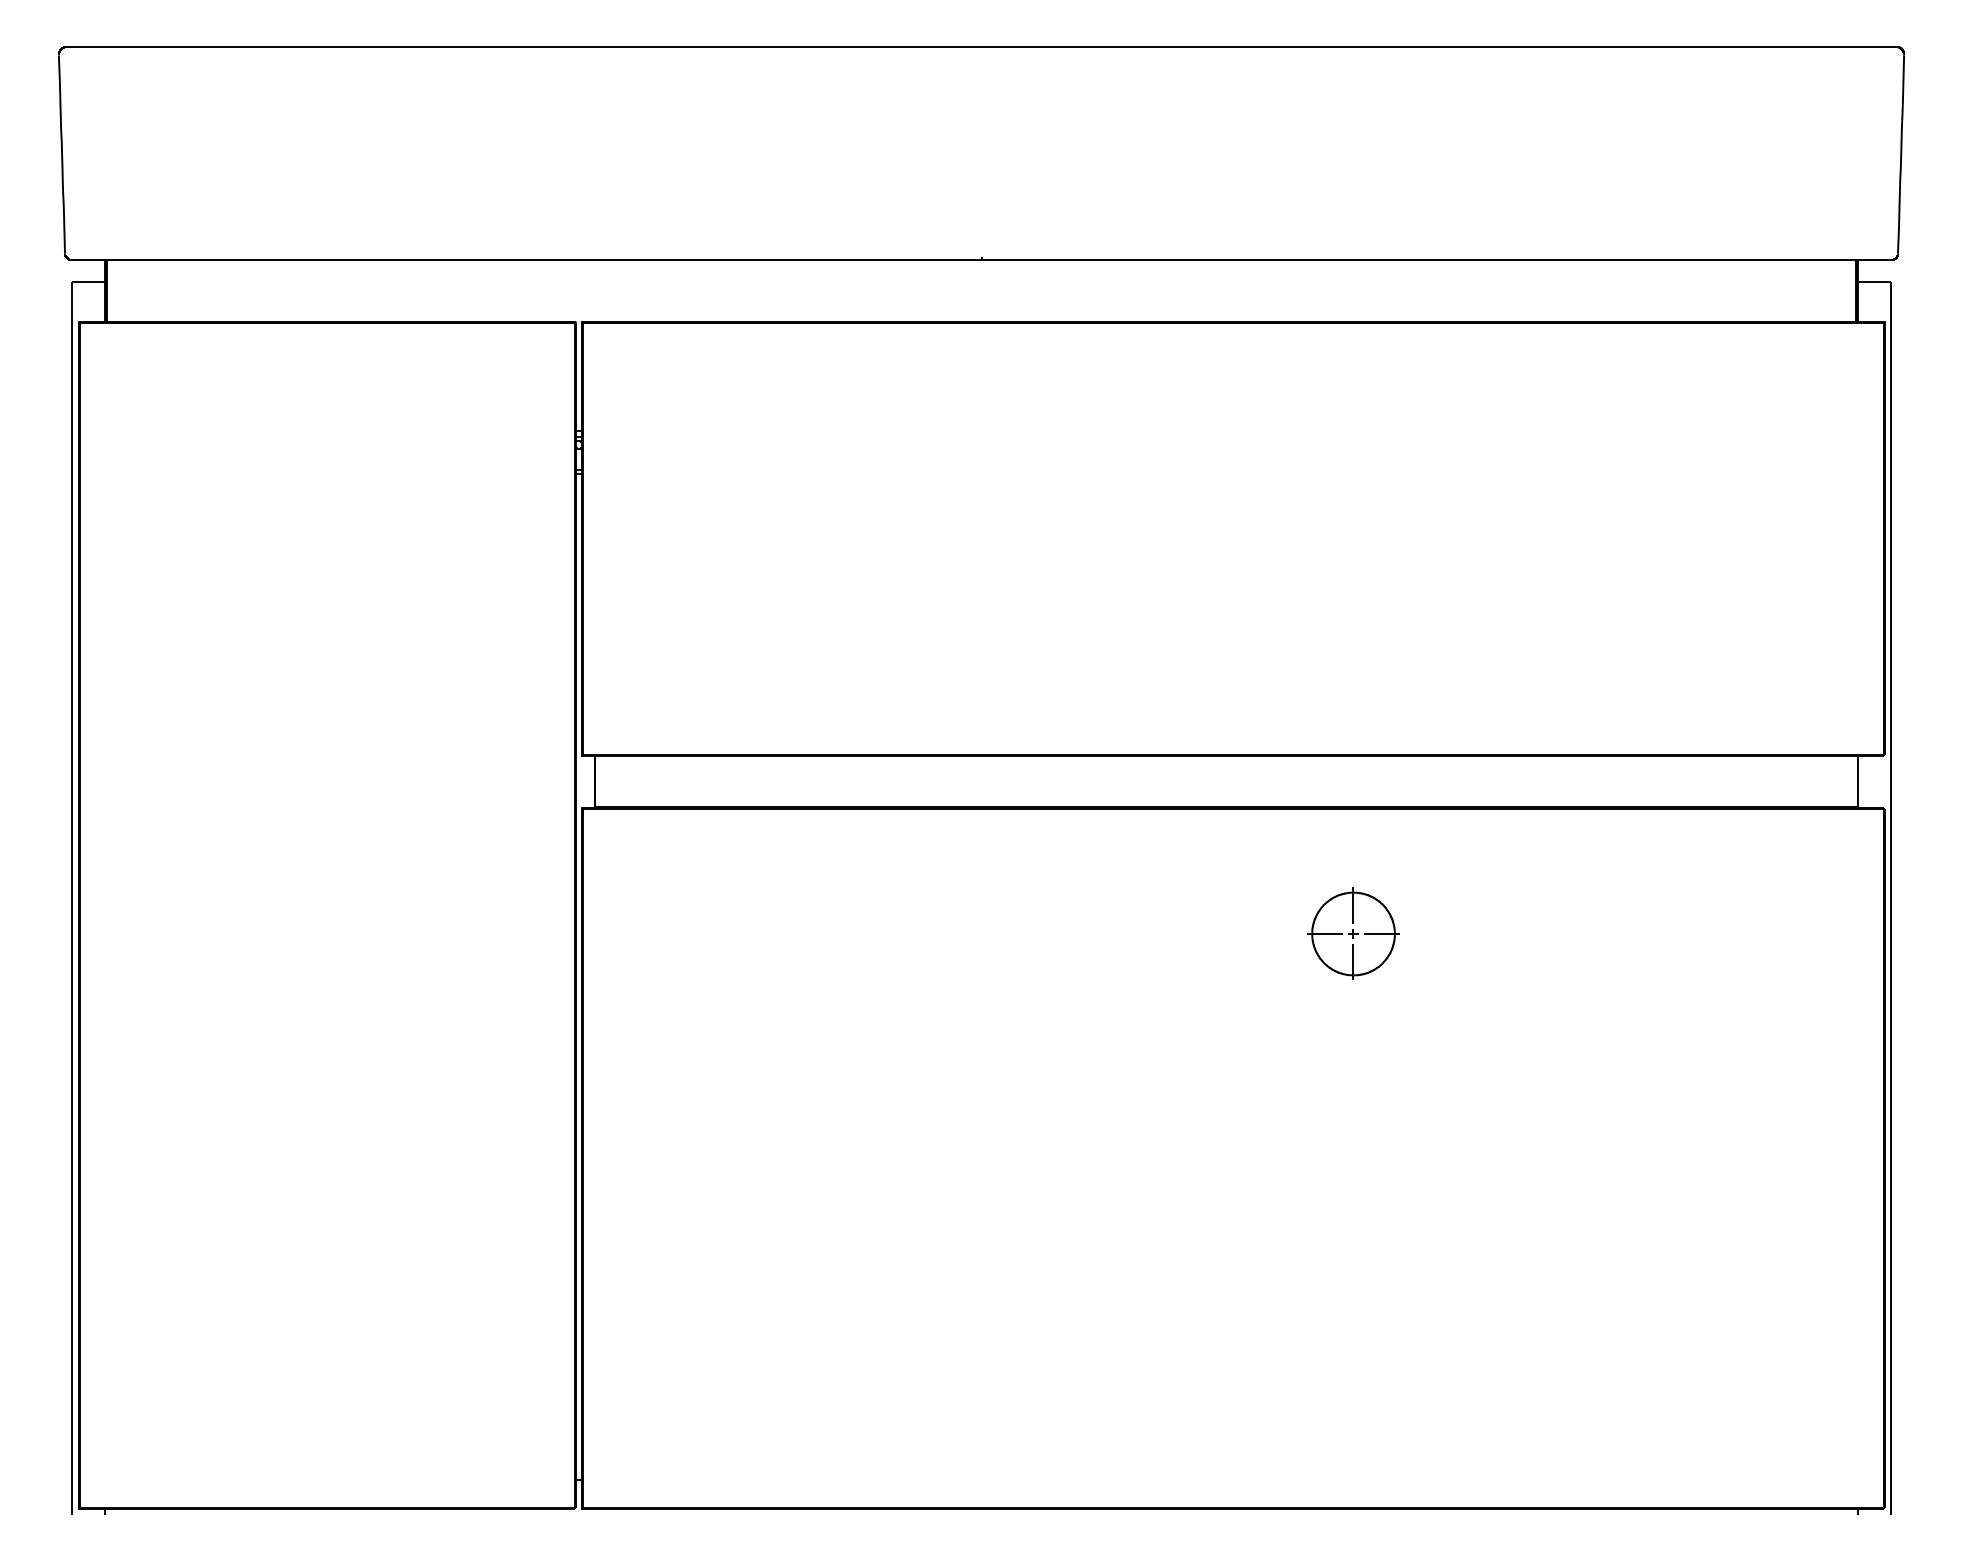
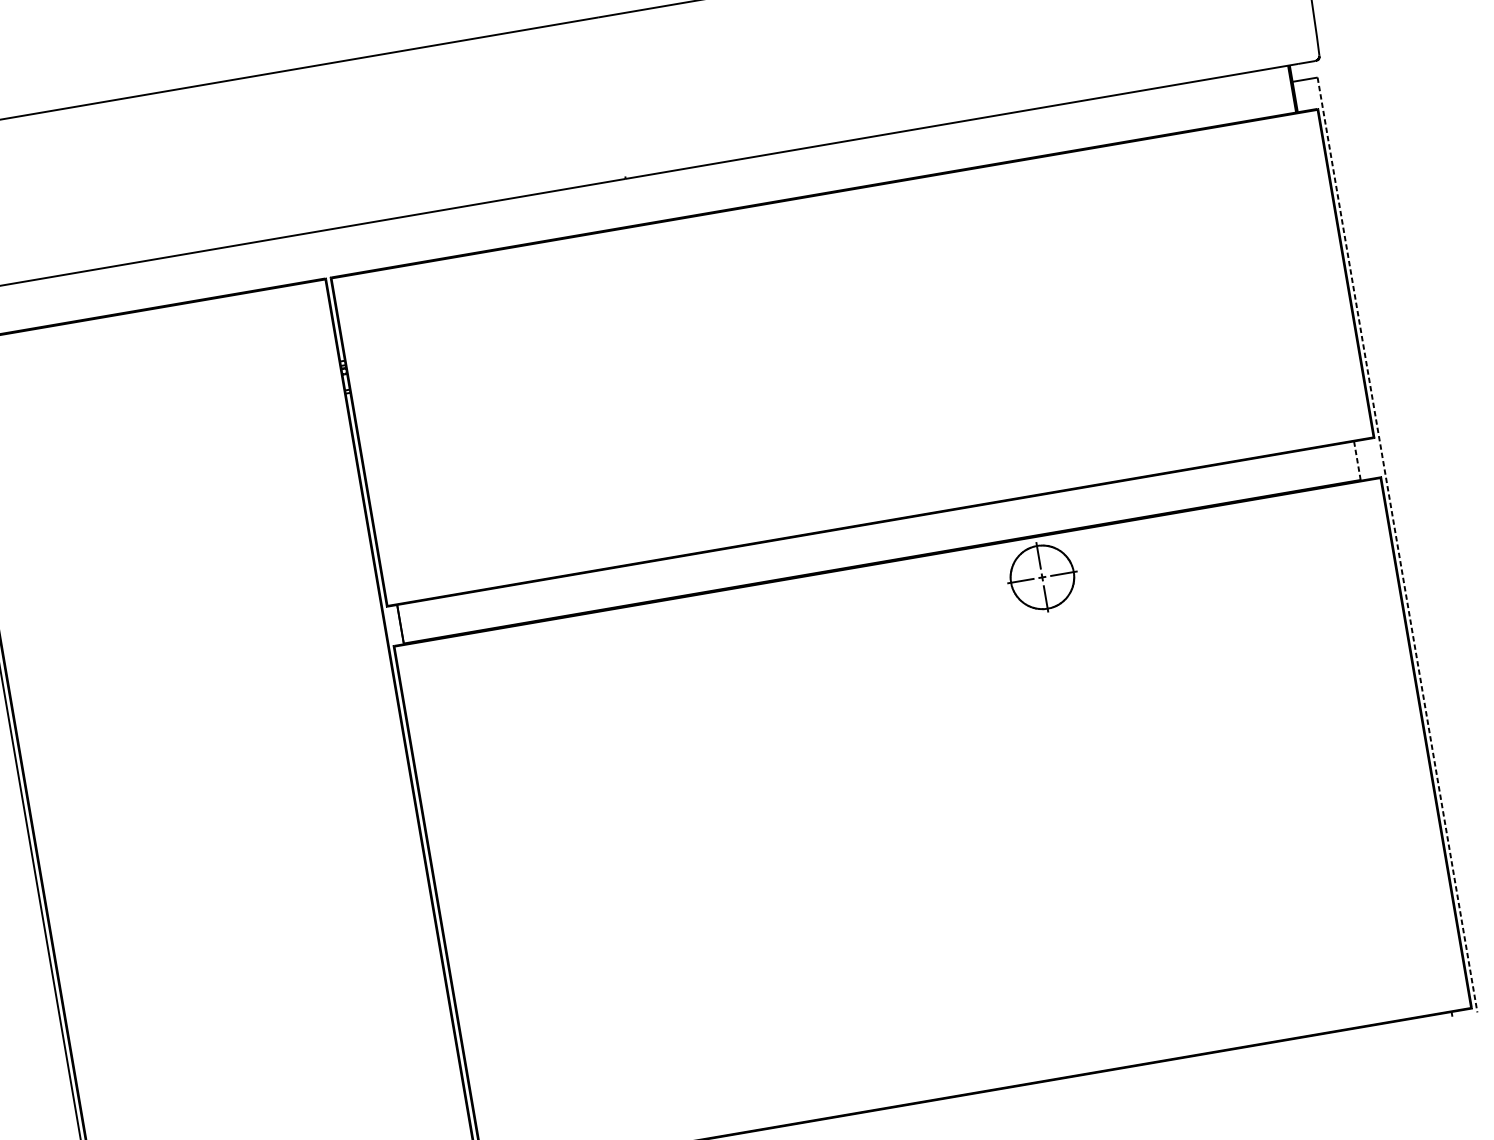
line: (1857, 781) -> (1357, 460), solid -> dashed
line: (1890, 898) -> (1397, 545), solid -> dashed
part: (1353, 933) -> (1042, 576), moved

